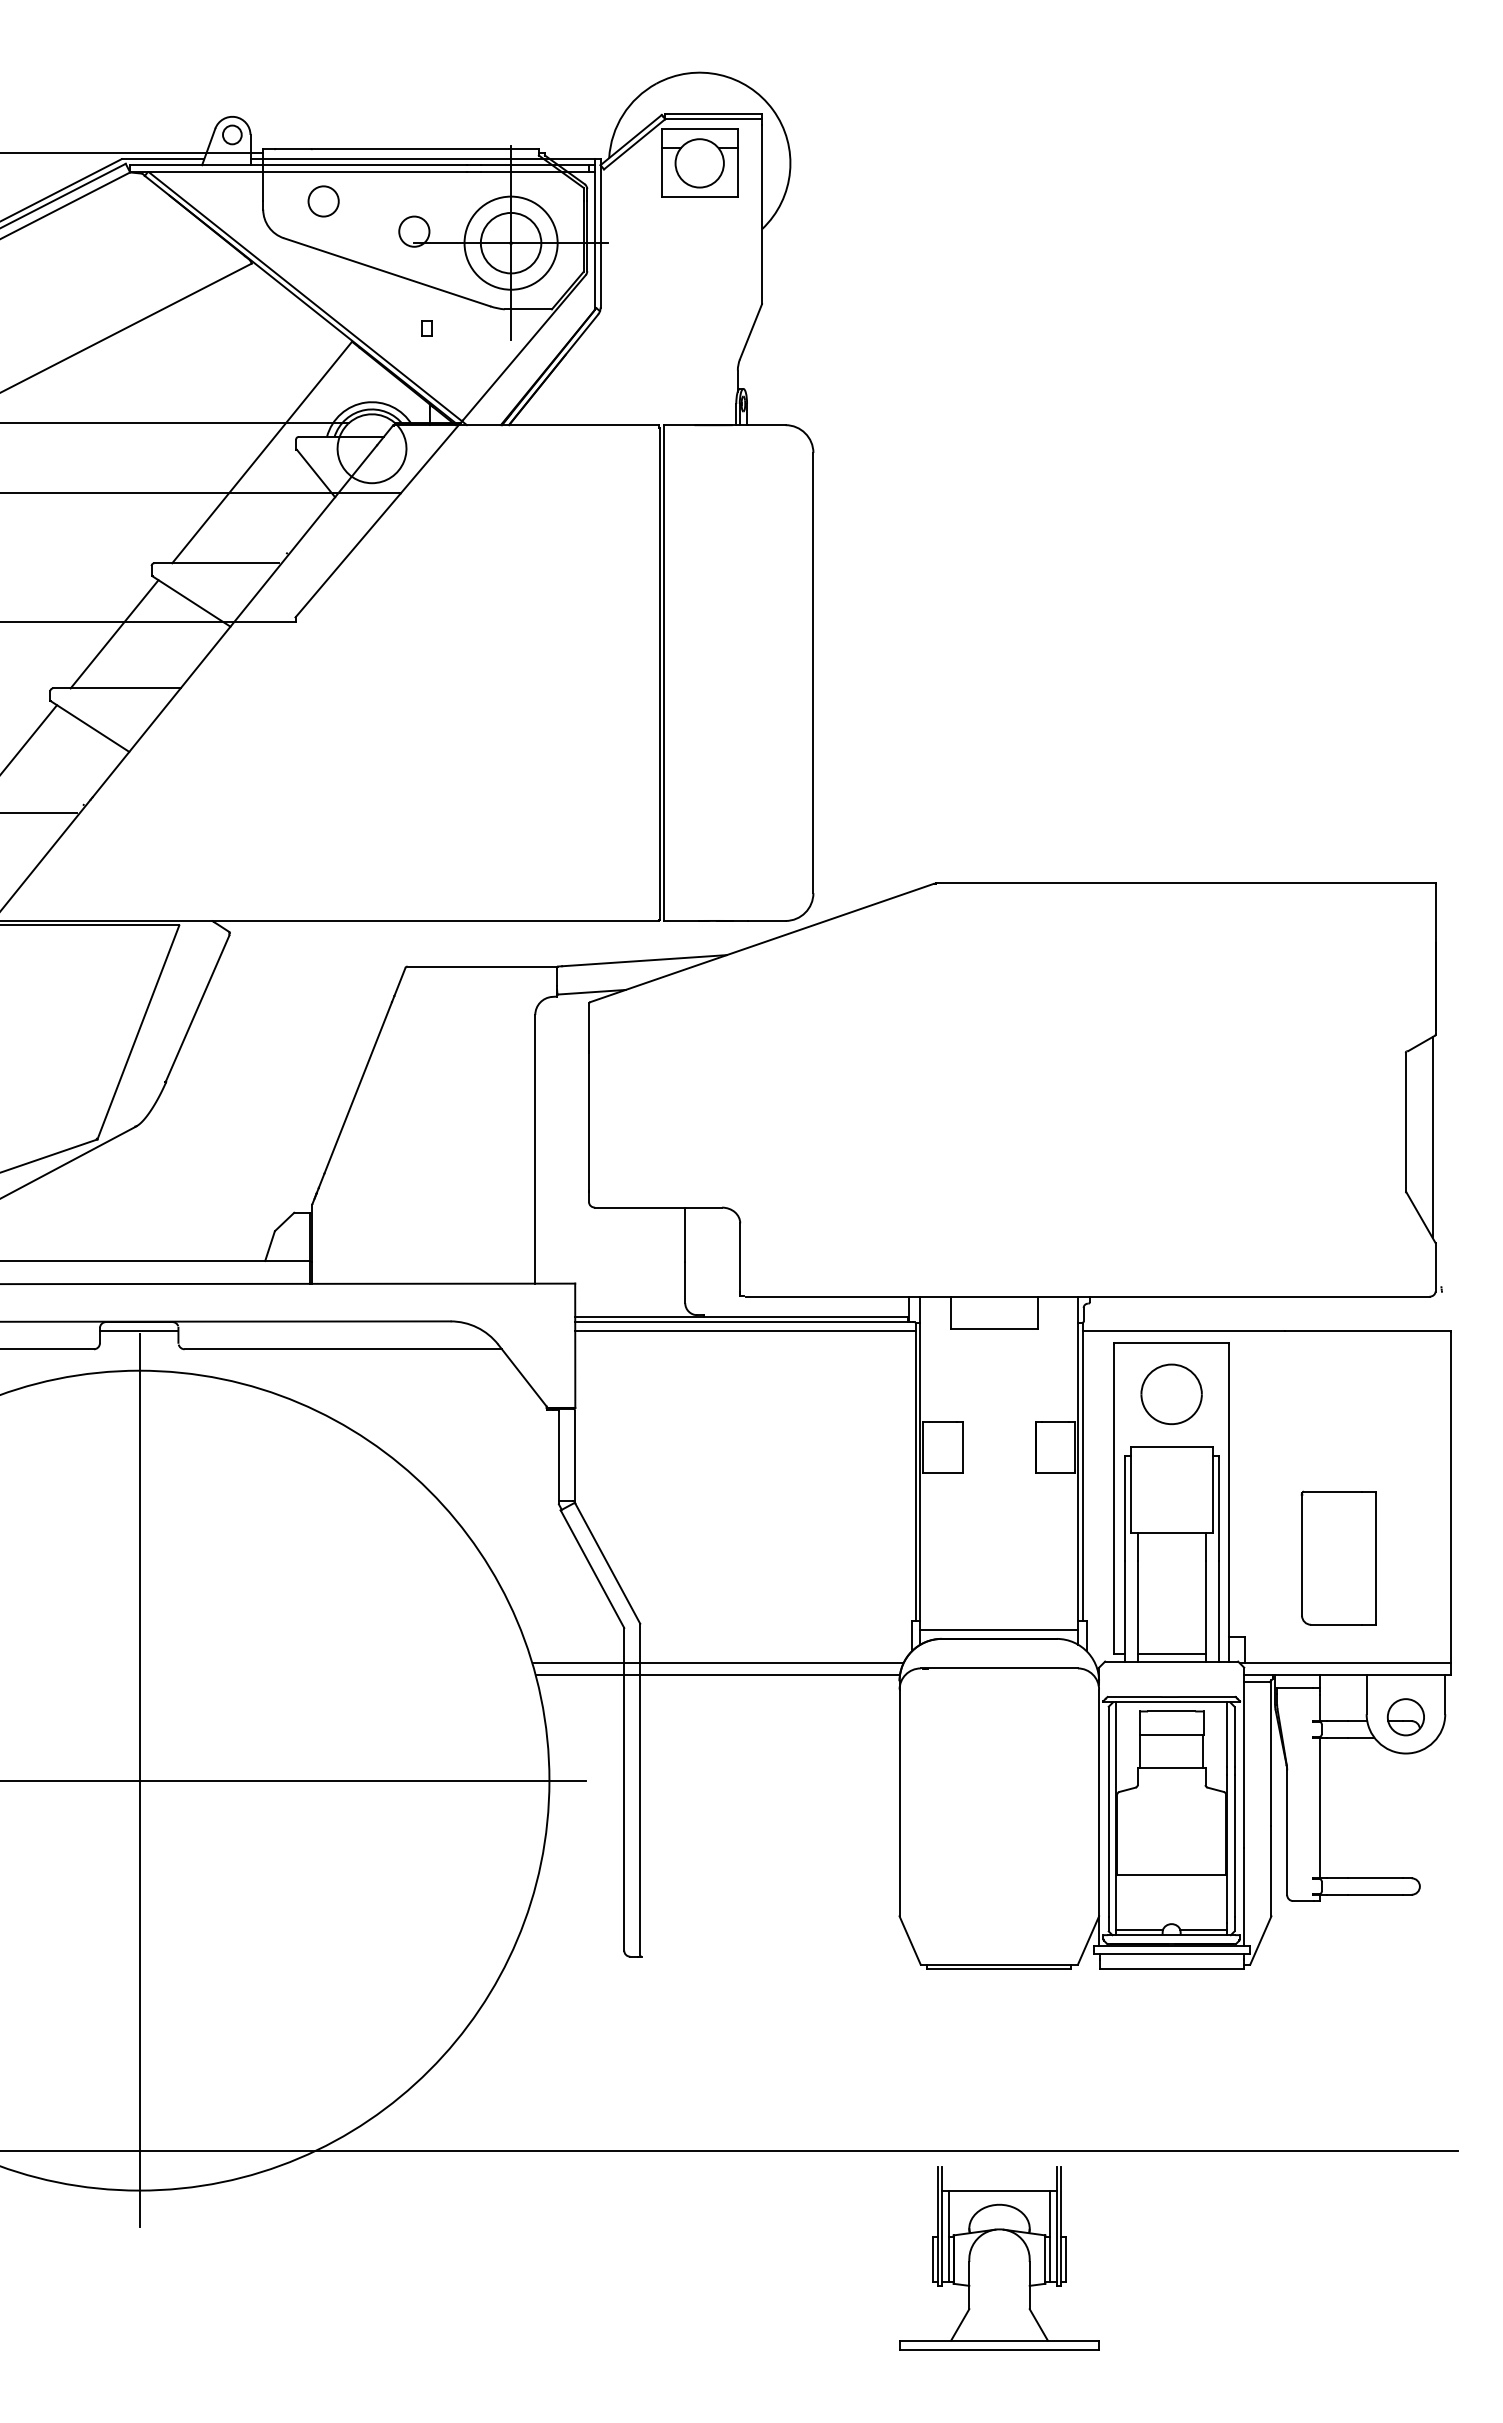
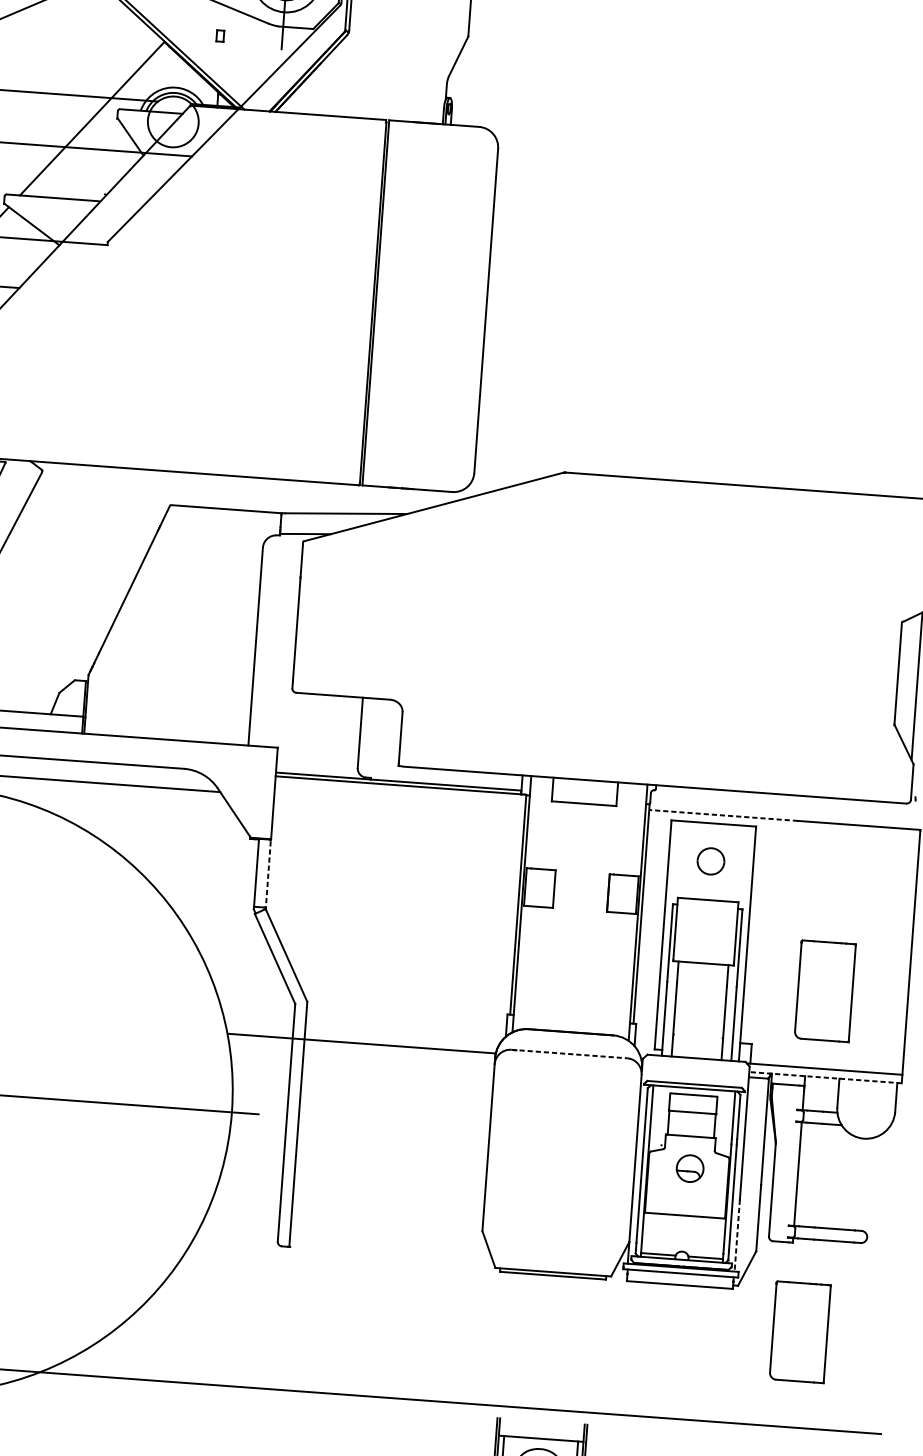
line: (745, 1330) -> (400, 791), removed
line: (1184, 1330) -> (723, 815), solid -> dashed
part: (1171, 1393) -> (710, 860), size x0.6
line: (575, 1456) -> (268, 875), solid -> dashed
line: (999, 1630) -> (571, 1026), removed
line: (1171, 1653) -> (696, 1052), removed
line: (718, 1663) -> (362, 1035), removed
line: (999, 1668) -> (569, 1054), solid -> dashed
line: (1347, 1674) -> (825, 1077), solid -> dashed
part: (1405, 1717) -> (689, 1168), moved
line: (1244, 1897) -> (737, 1235), solid -> dashed
part: (1338, 2020) -> (800, 1331), added

